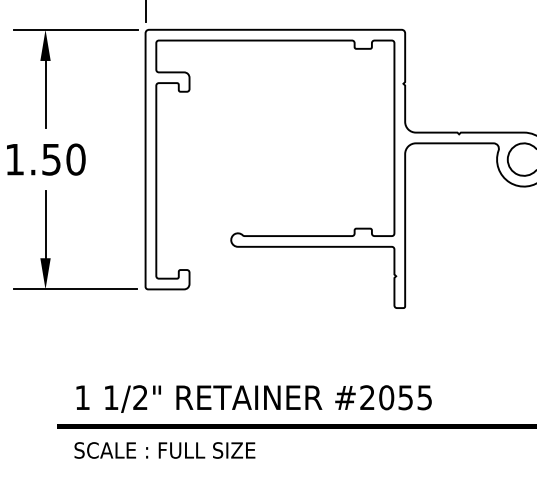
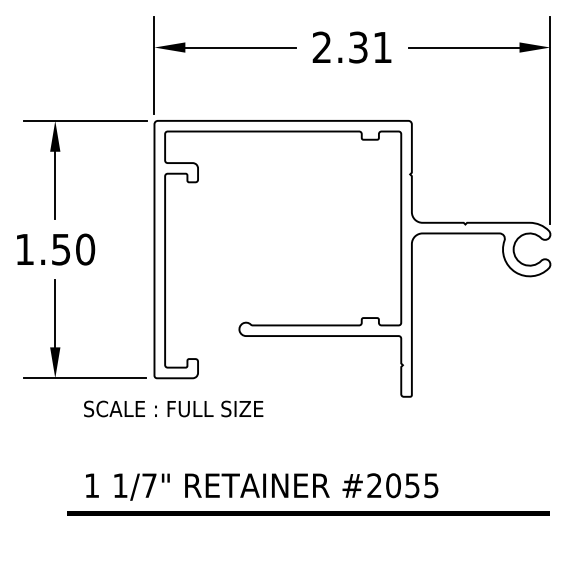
text: (140, 397) -> (149, 485), 1/2" -> 1/7"
text: (164, 449) -> (173, 408), moved

